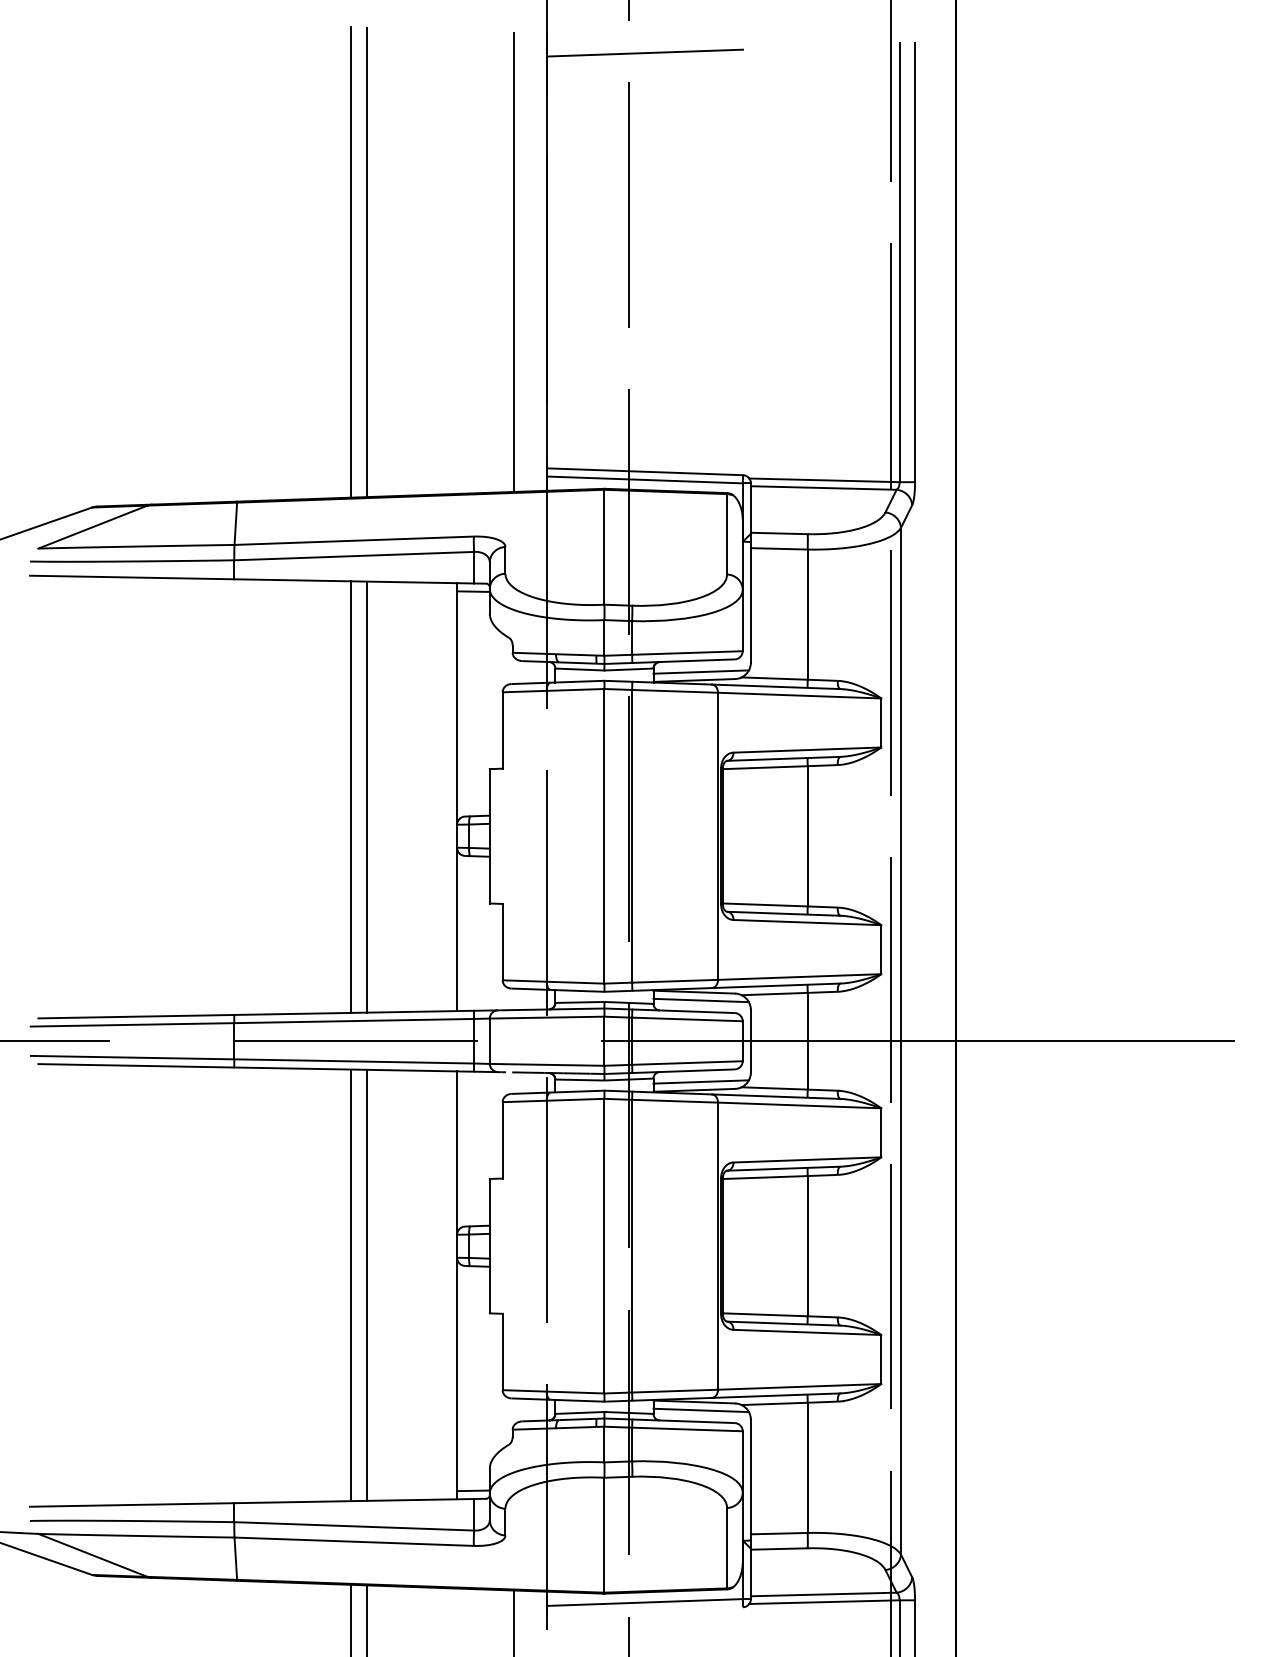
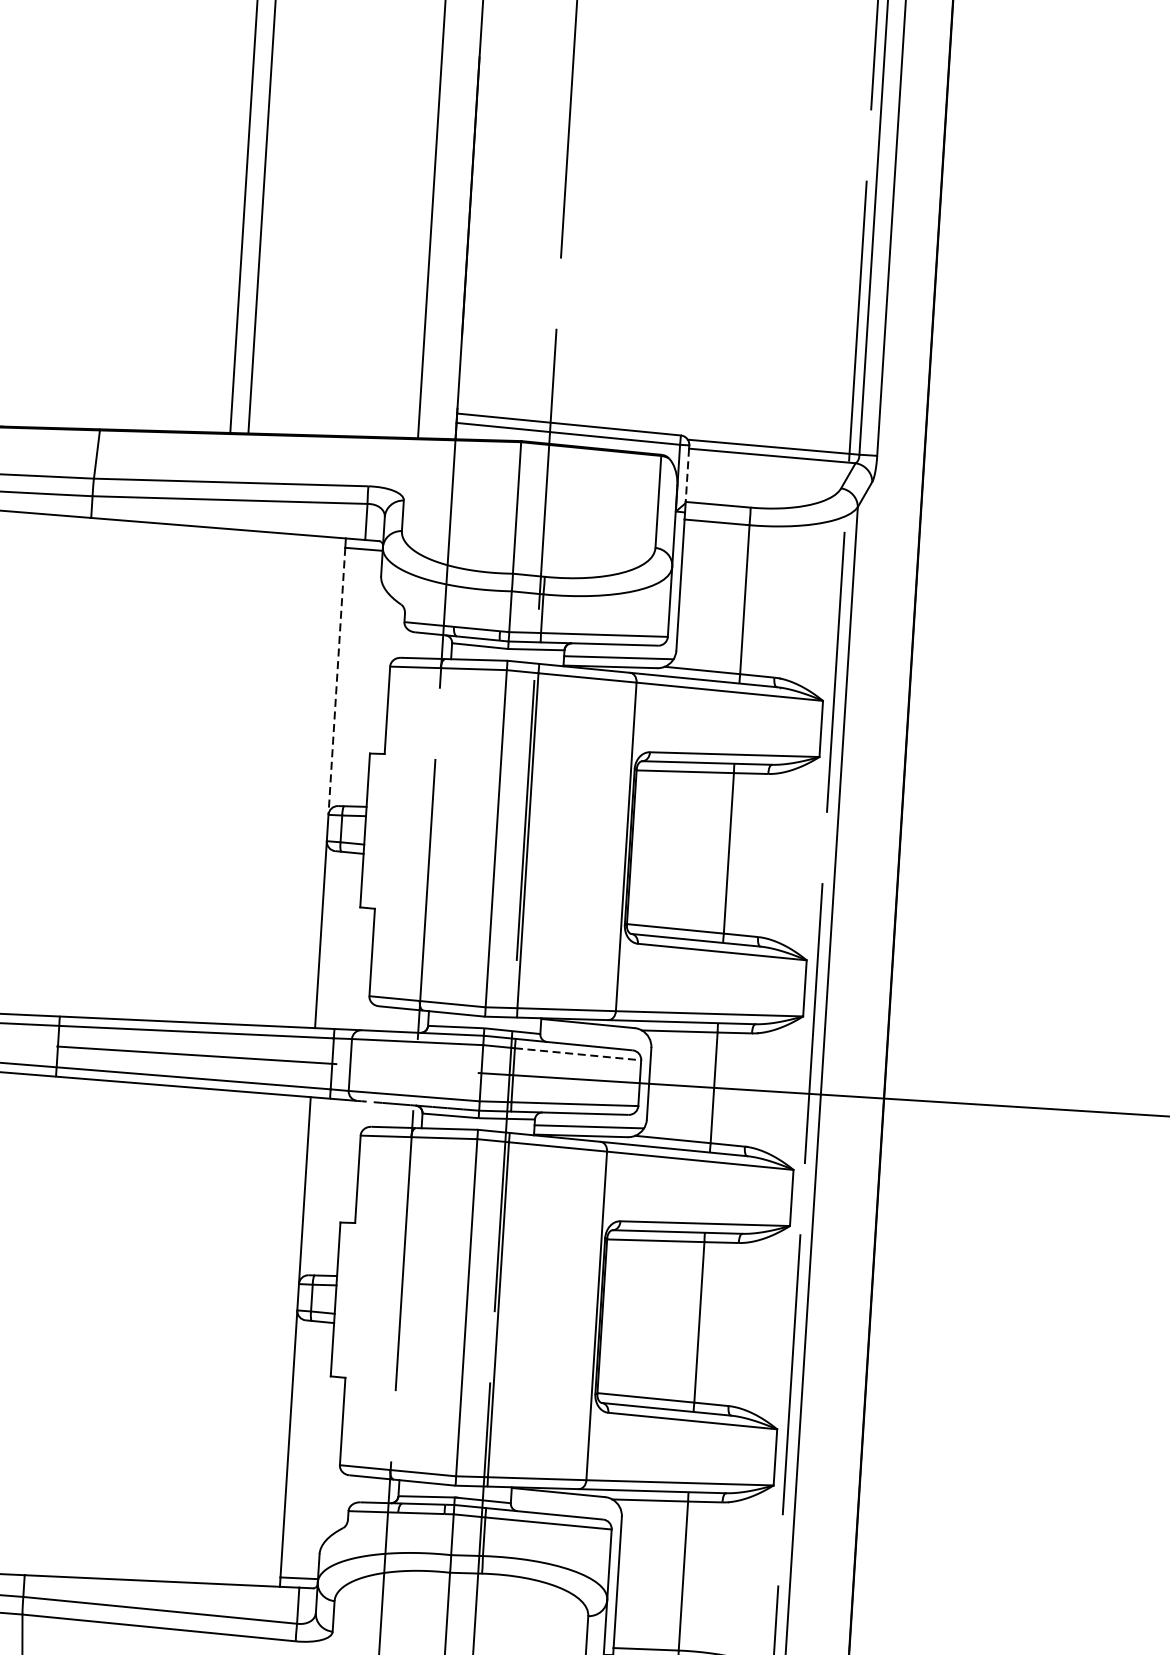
line: (750, 510) -> (686, 476), solid -> dashed
line: (457, 708) -> (337, 681), solid -> dashed
line: (350, 796) -> (208, 774), removed
line: (366, 796) -> (226, 776), removed
line: (700, 1000) -> (594, 1033), removed
line: (687, 1019) -> (578, 1054), solid -> dashed
line: (366, 1284) -> (191, 1334), removed
line: (350, 1285) -> (173, 1334), removed
line: (700, 1410) -> (564, 1502), removed

